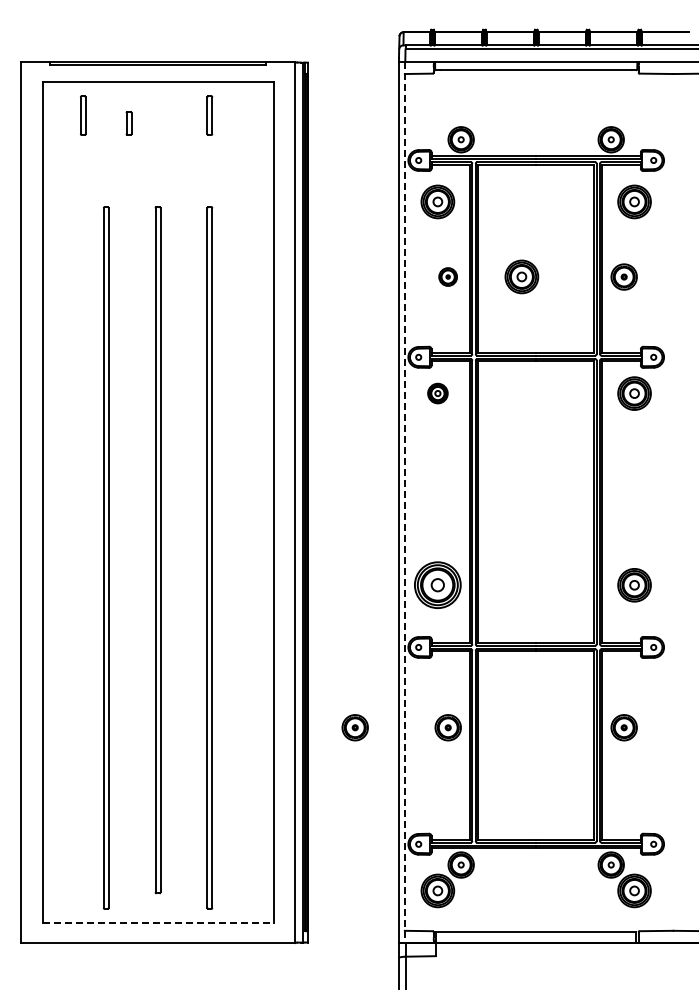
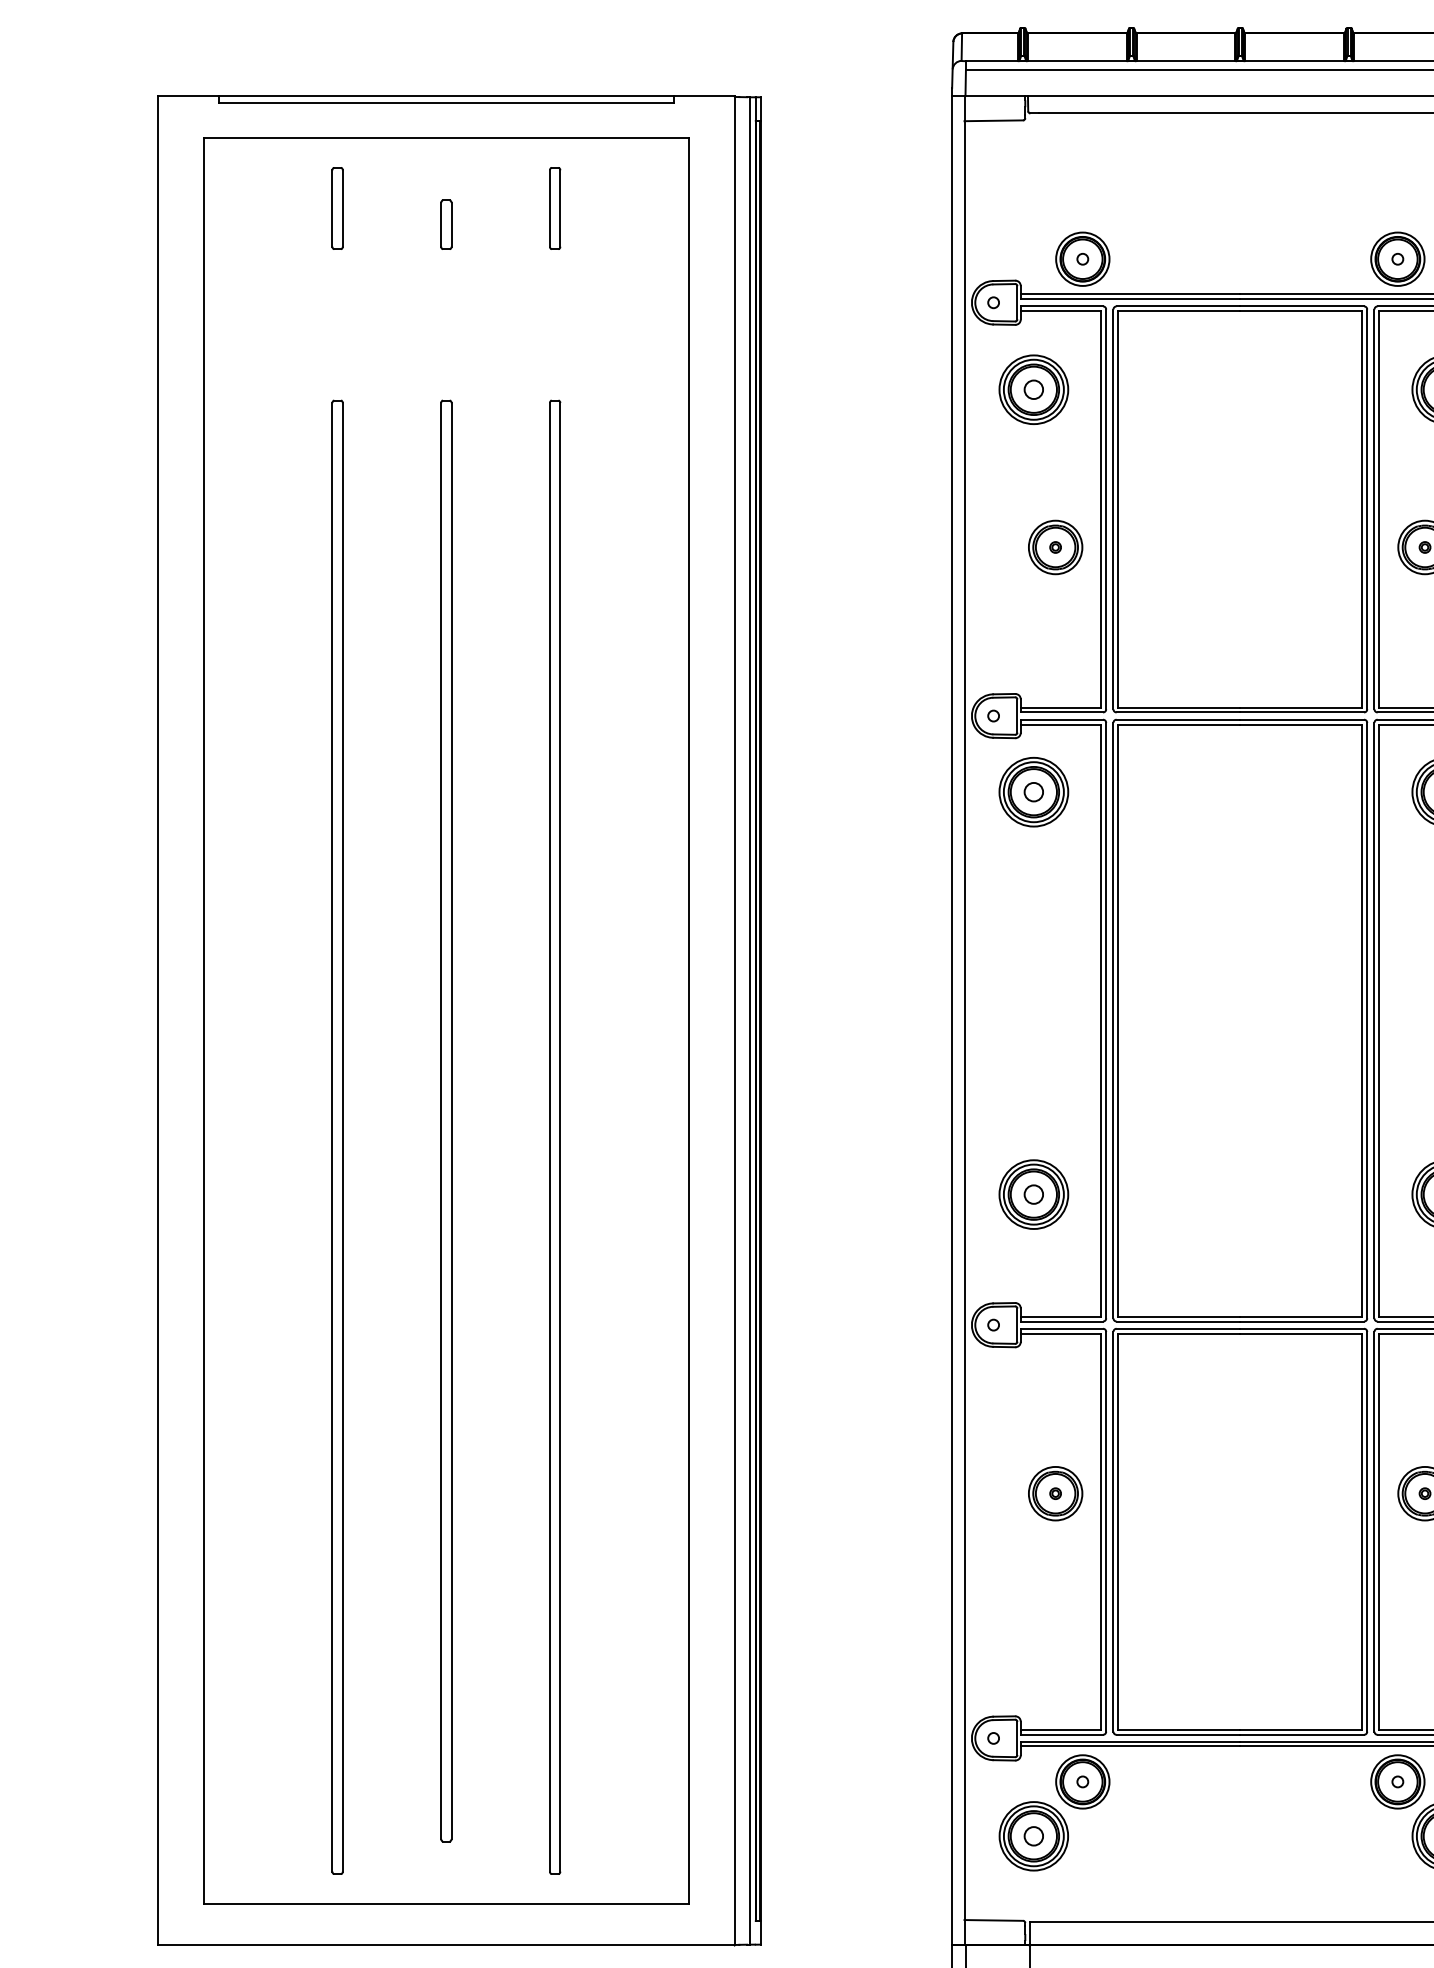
part: (83, 115) -> (338, 208), moved
part: (128, 123) -> (445, 225), moved
part: (447, 276) -> (1054, 546), size x1.43
part: (521, 276) -> (1209, 546), removed
part: (437, 393) -> (1033, 791), size x1.67
line: (404, 502) -> (963, 1020), dashed -> solid
part: (437, 585) -> (1033, 1195), size x0.71
part: (354, 727) -> (858, 1493), removed
line: (158, 923) -> (447, 1904), dashed -> solid

